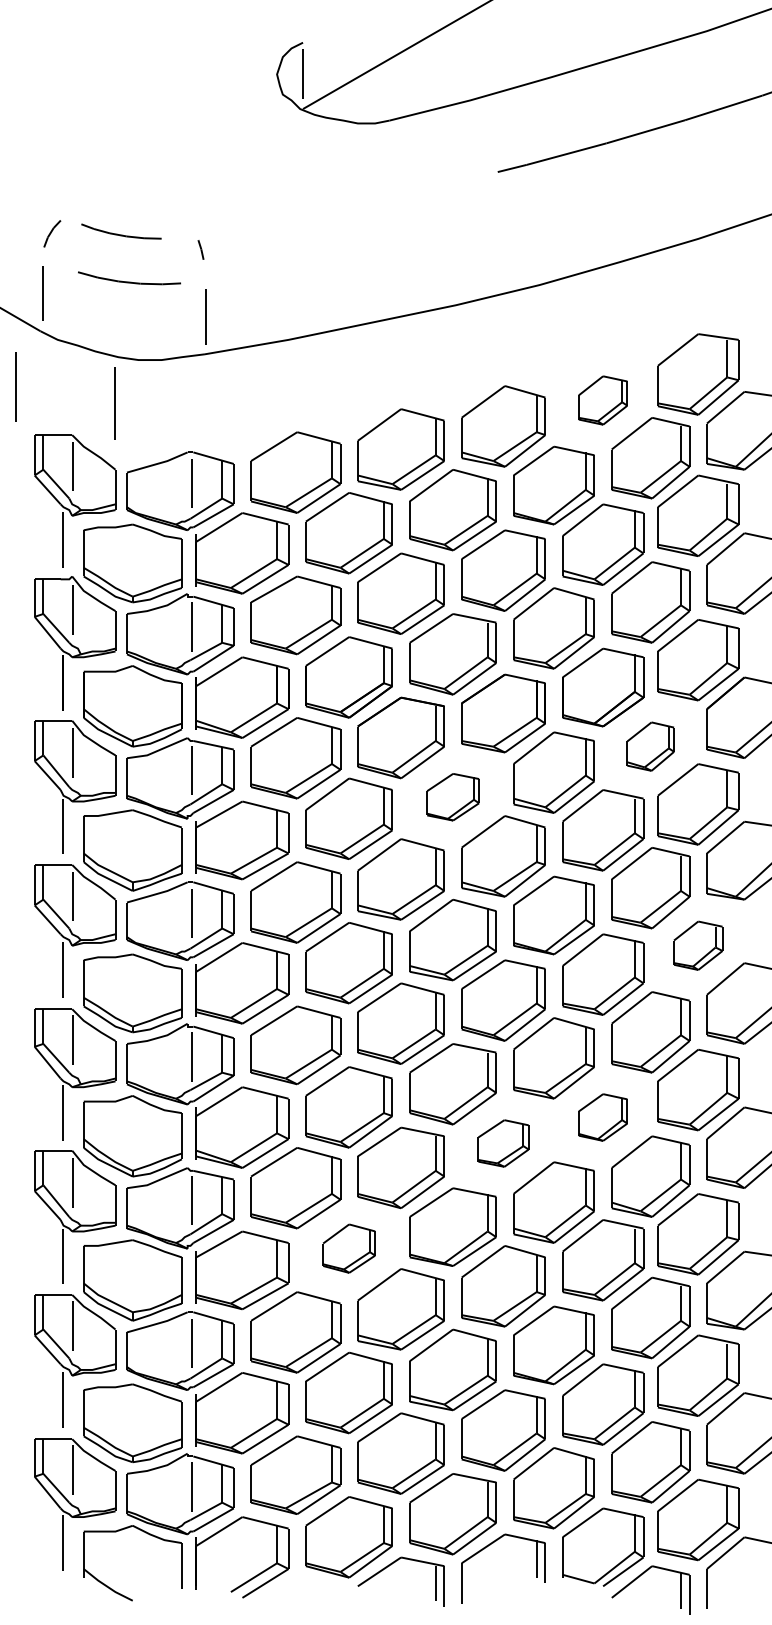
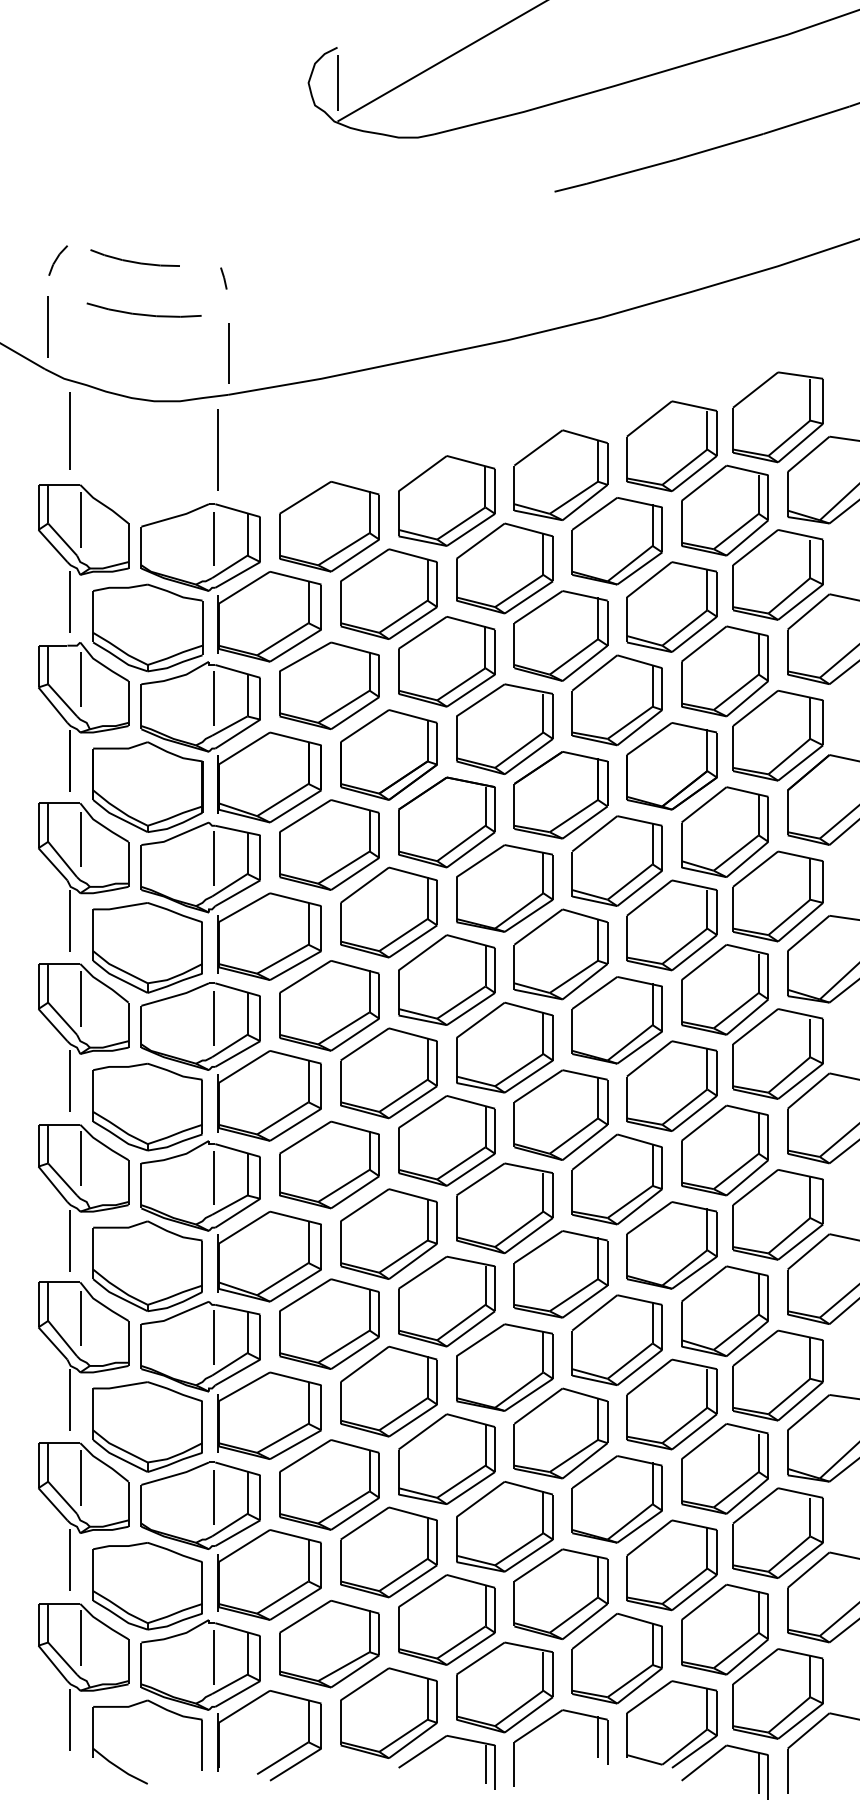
line: (14, 386) -> (69, 430), moved
part: (602, 400) -> (671, 446), size x1.67
line: (114, 403) -> (217, 449), moved
part: (650, 746) -> (724, 831), size x1.67
part: (452, 797) -> (504, 888), size x1.67
part: (697, 945) -> (777, 1053), size x1.67
part: (602, 1117) -> (671, 1245), size x1.67
part: (503, 1143) -> (560, 1274), size x1.67
part: (348, 1248) -> (388, 1391), size x1.67

